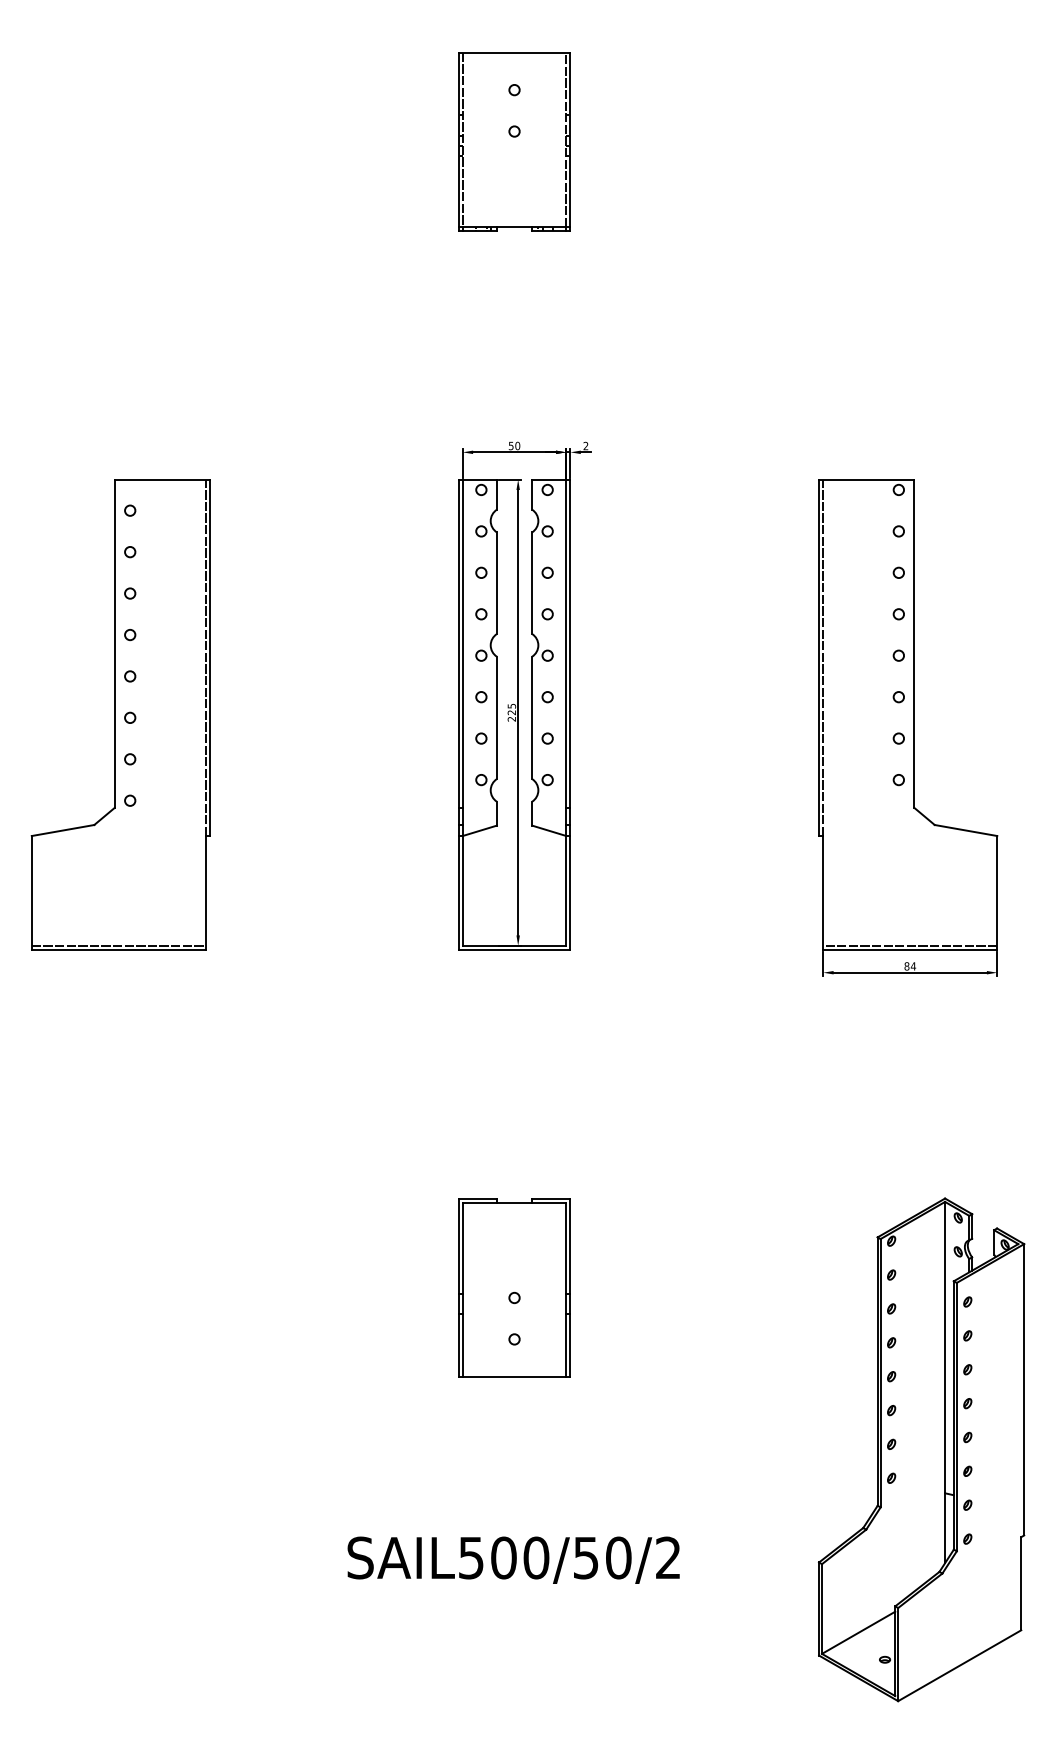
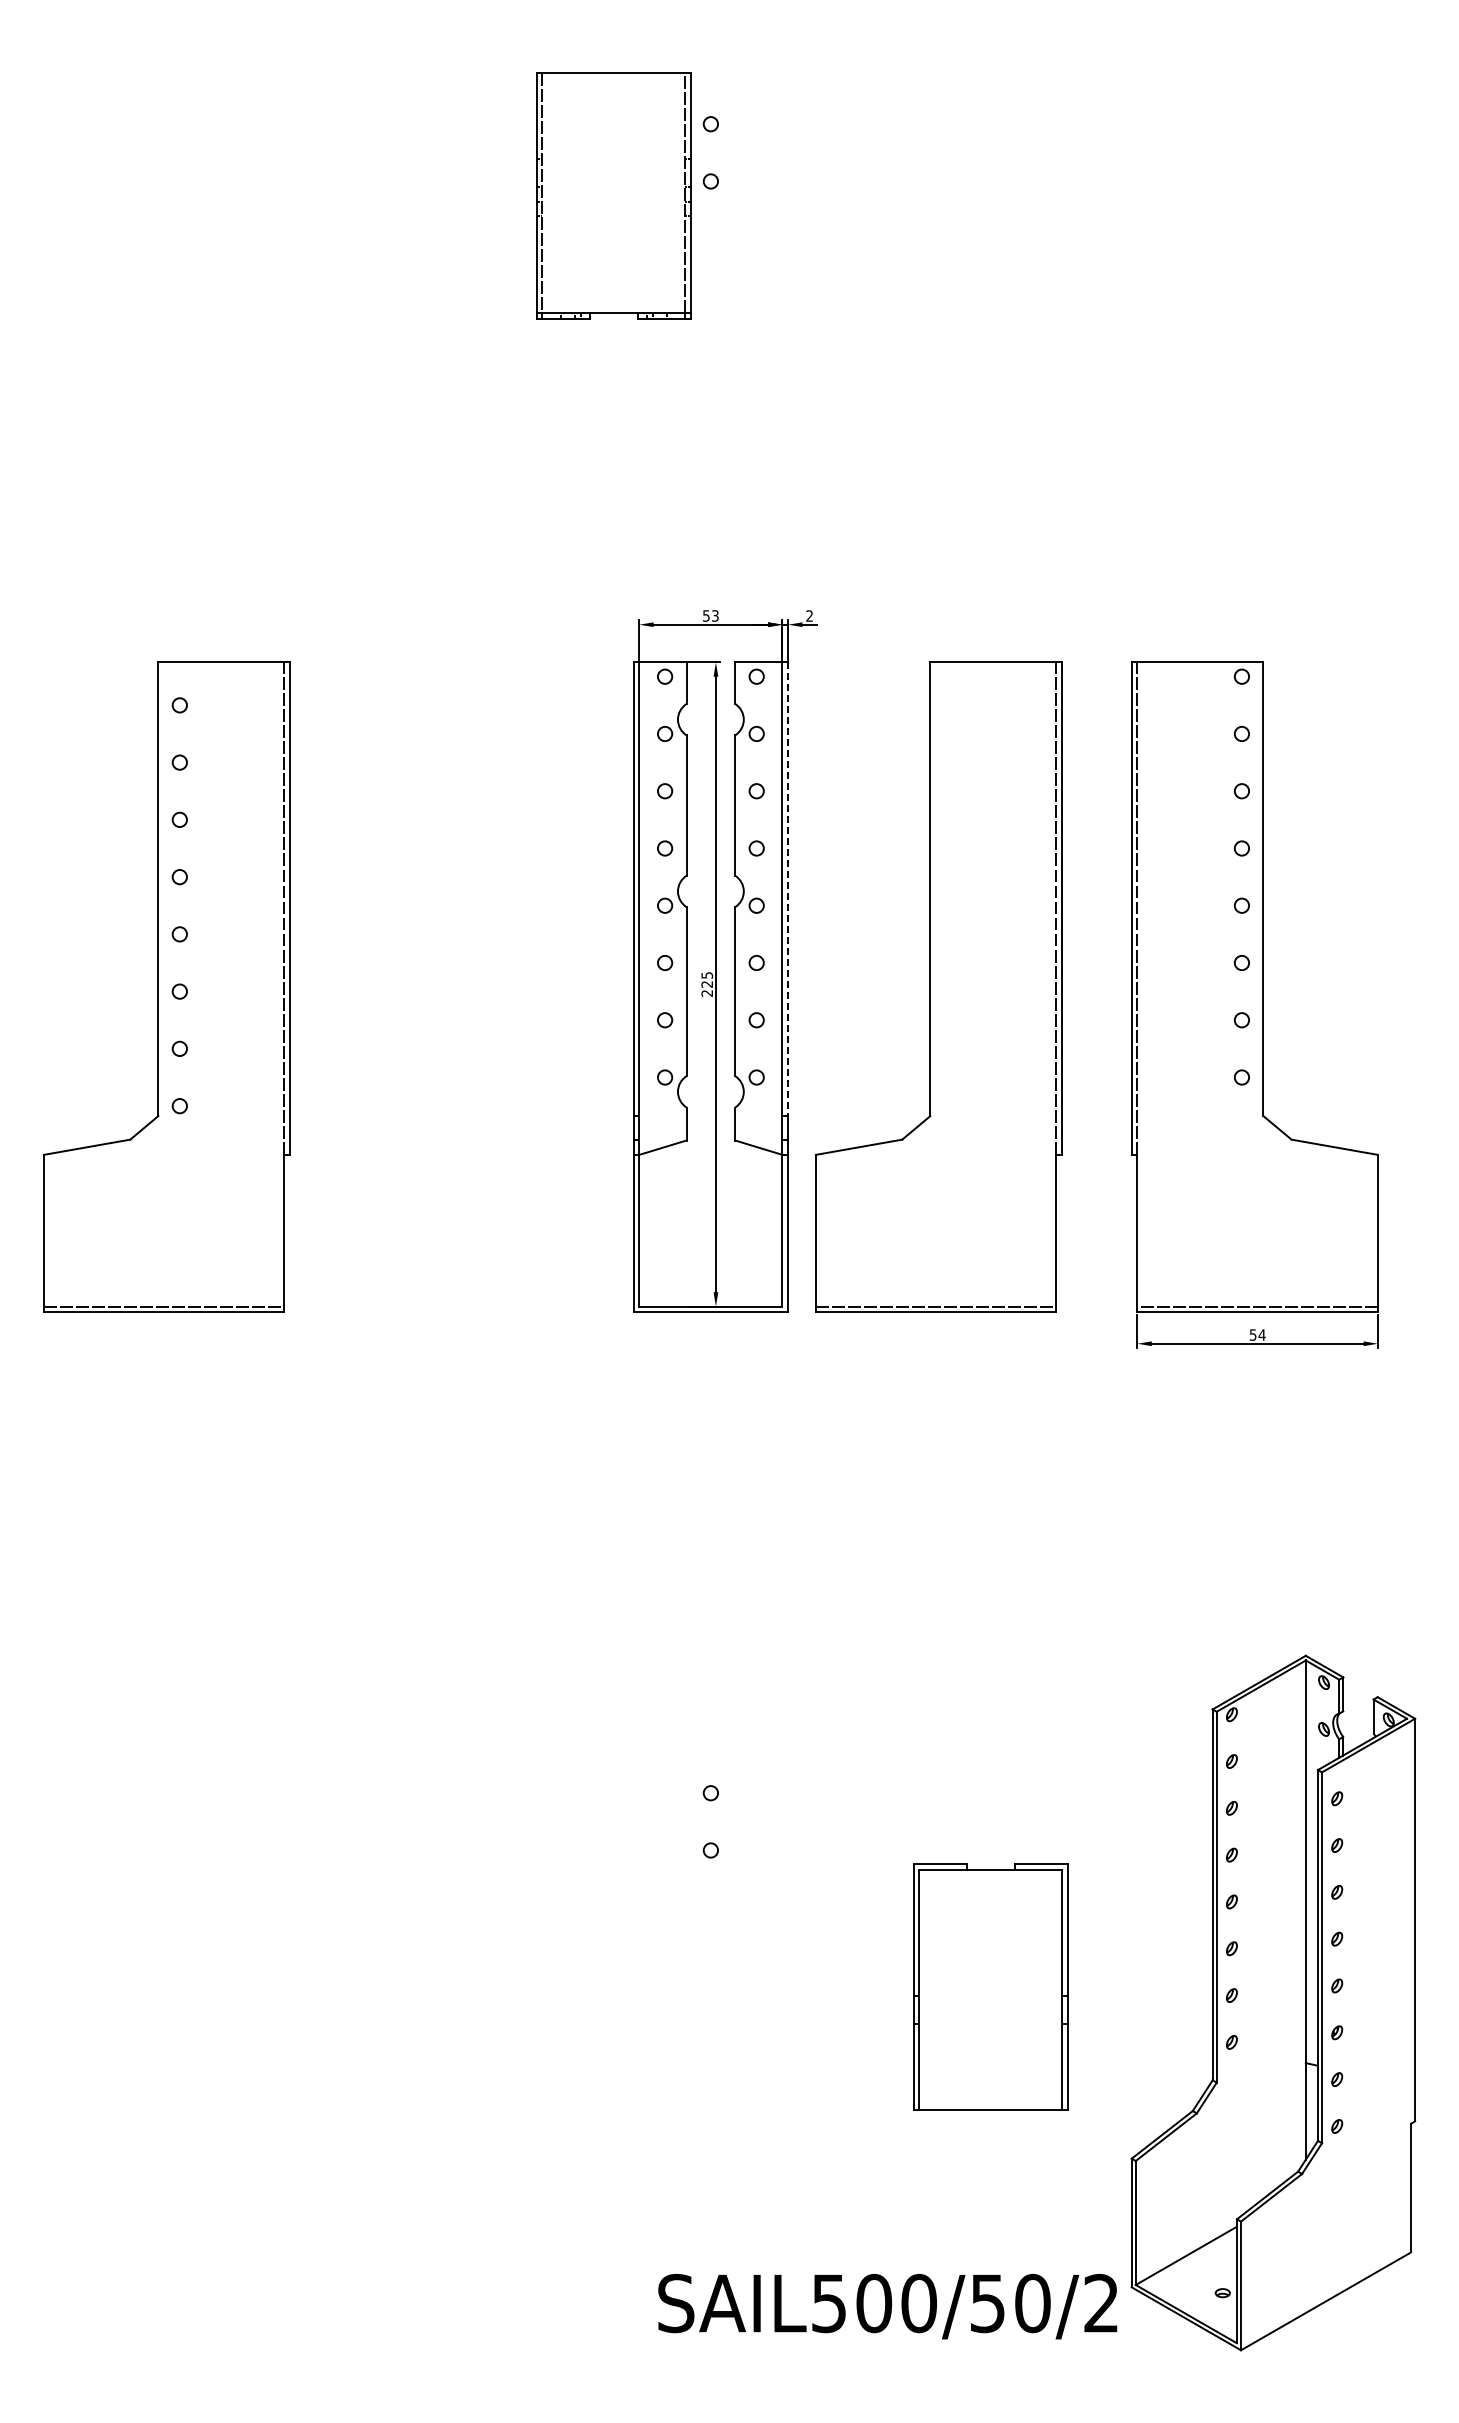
part: (514, 141) -> (613, 195), moved
text: (517, 445) -> (714, 615), 50 -> 53
line: (570, 643) -> (788, 889), solid -> dashed
part: (679, 714) -> (938, 986), added
text: (906, 966) -> (1252, 1334), 84 -> 54
part: (514, 1287) -> (990, 1986), moved
text: (513, 1560) -> (887, 2306), moved

